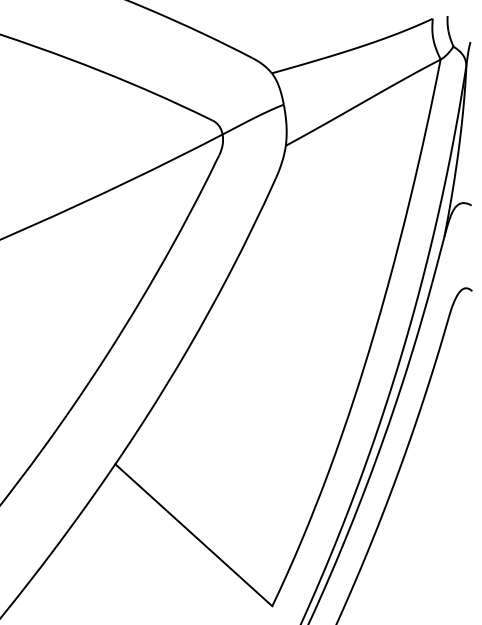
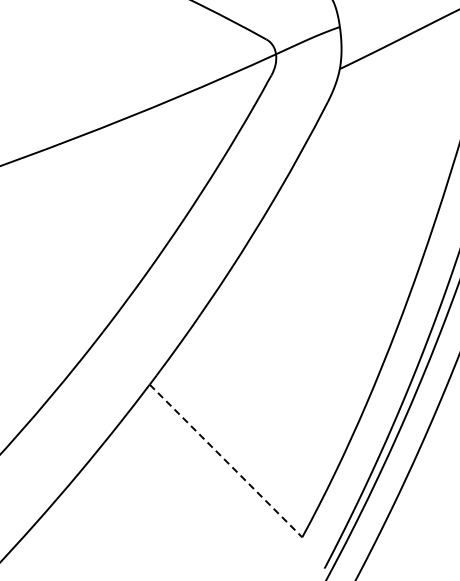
line: (193, 535) -> (225, 461), solid -> dashed

